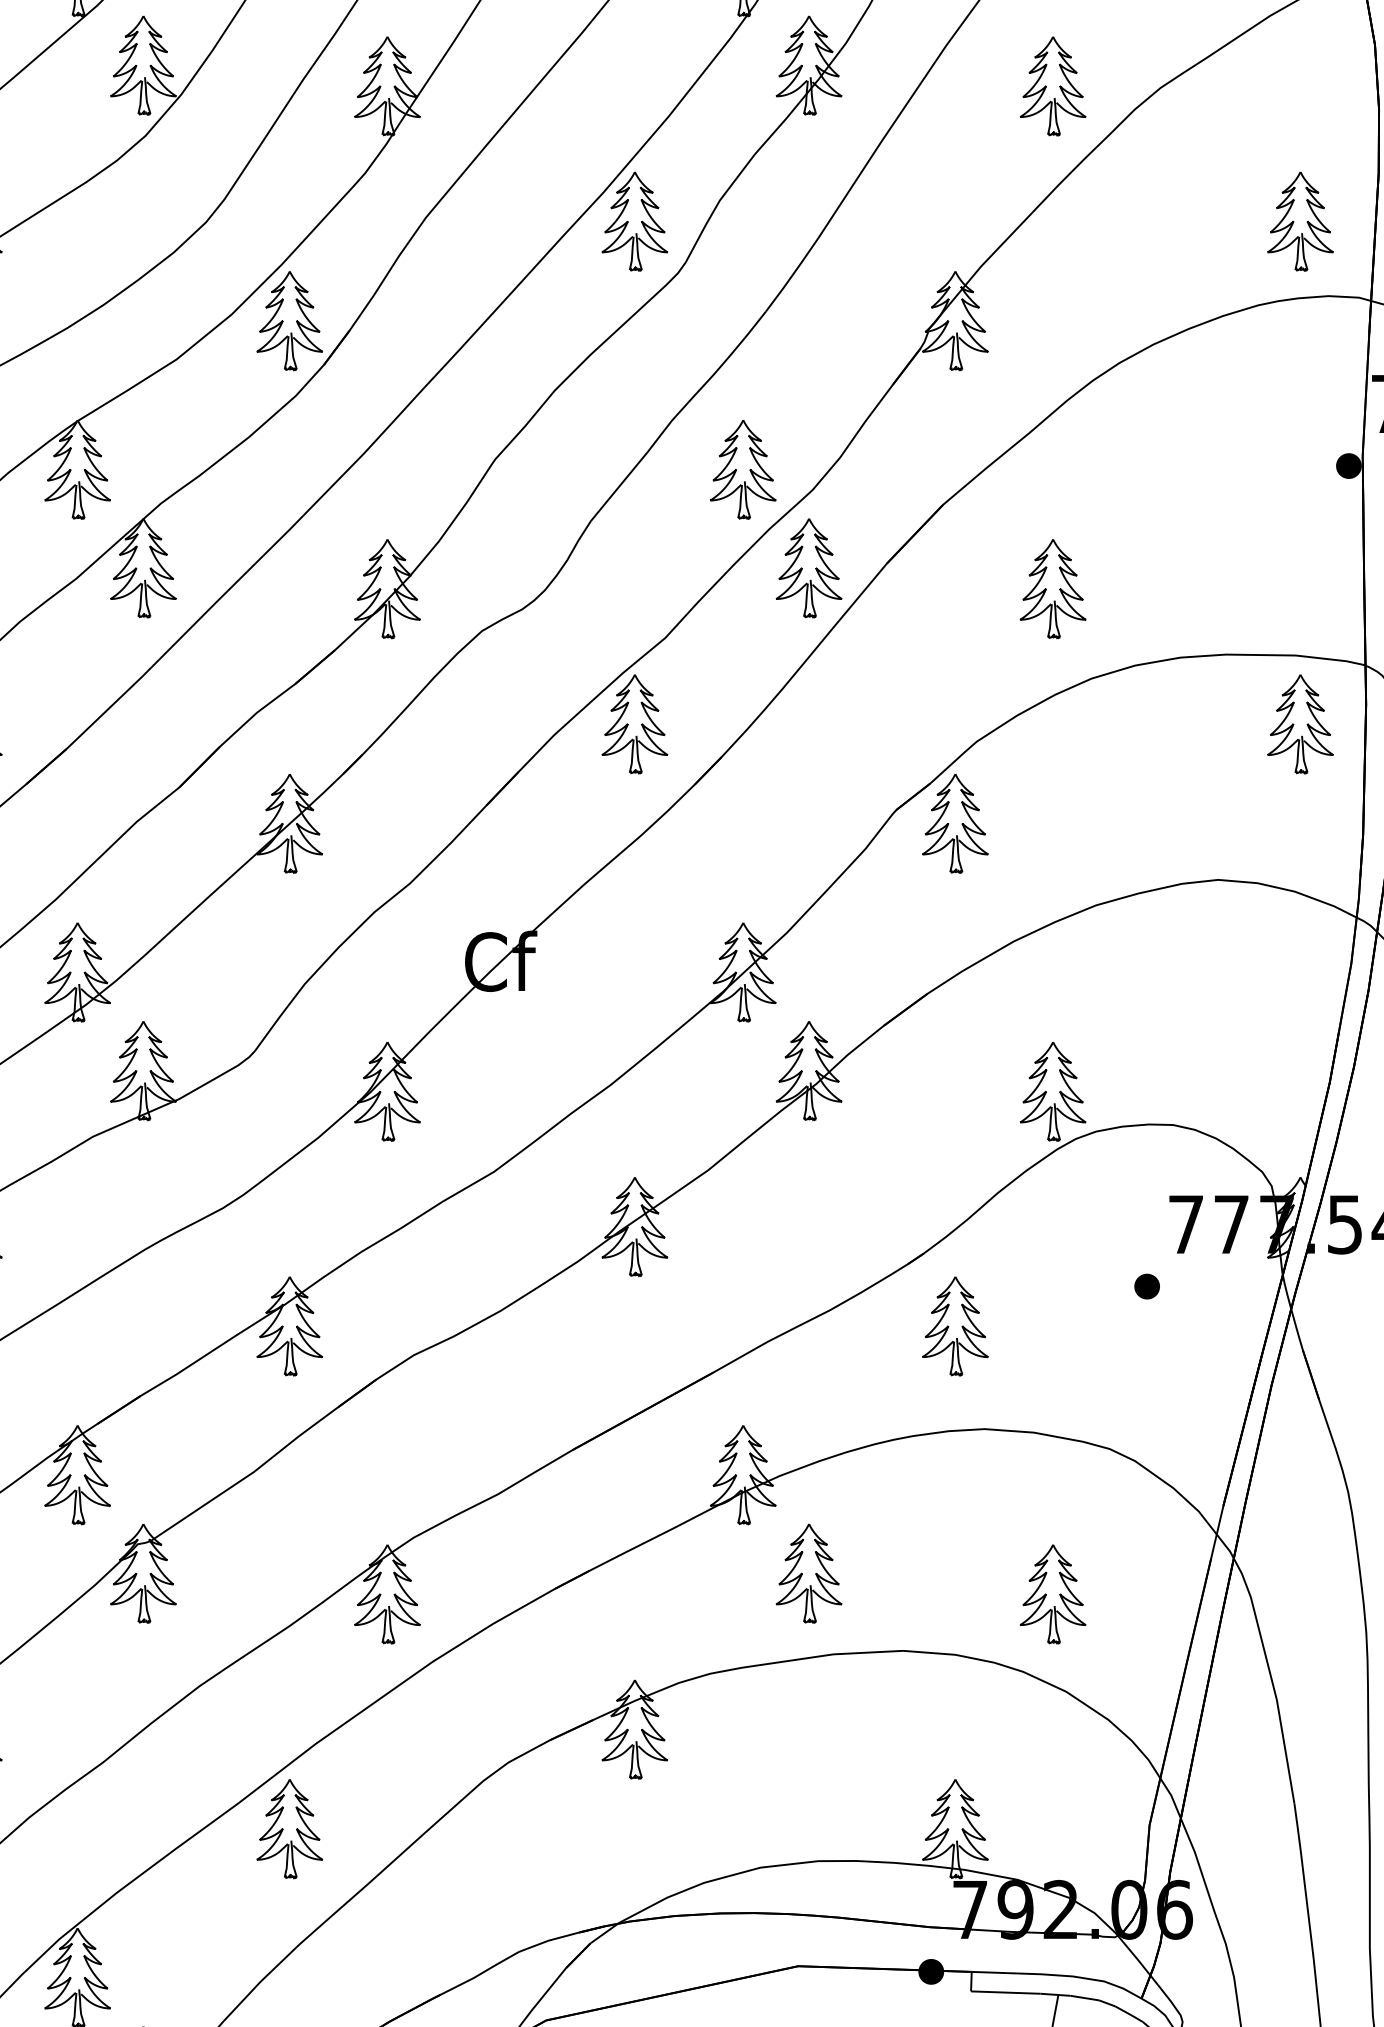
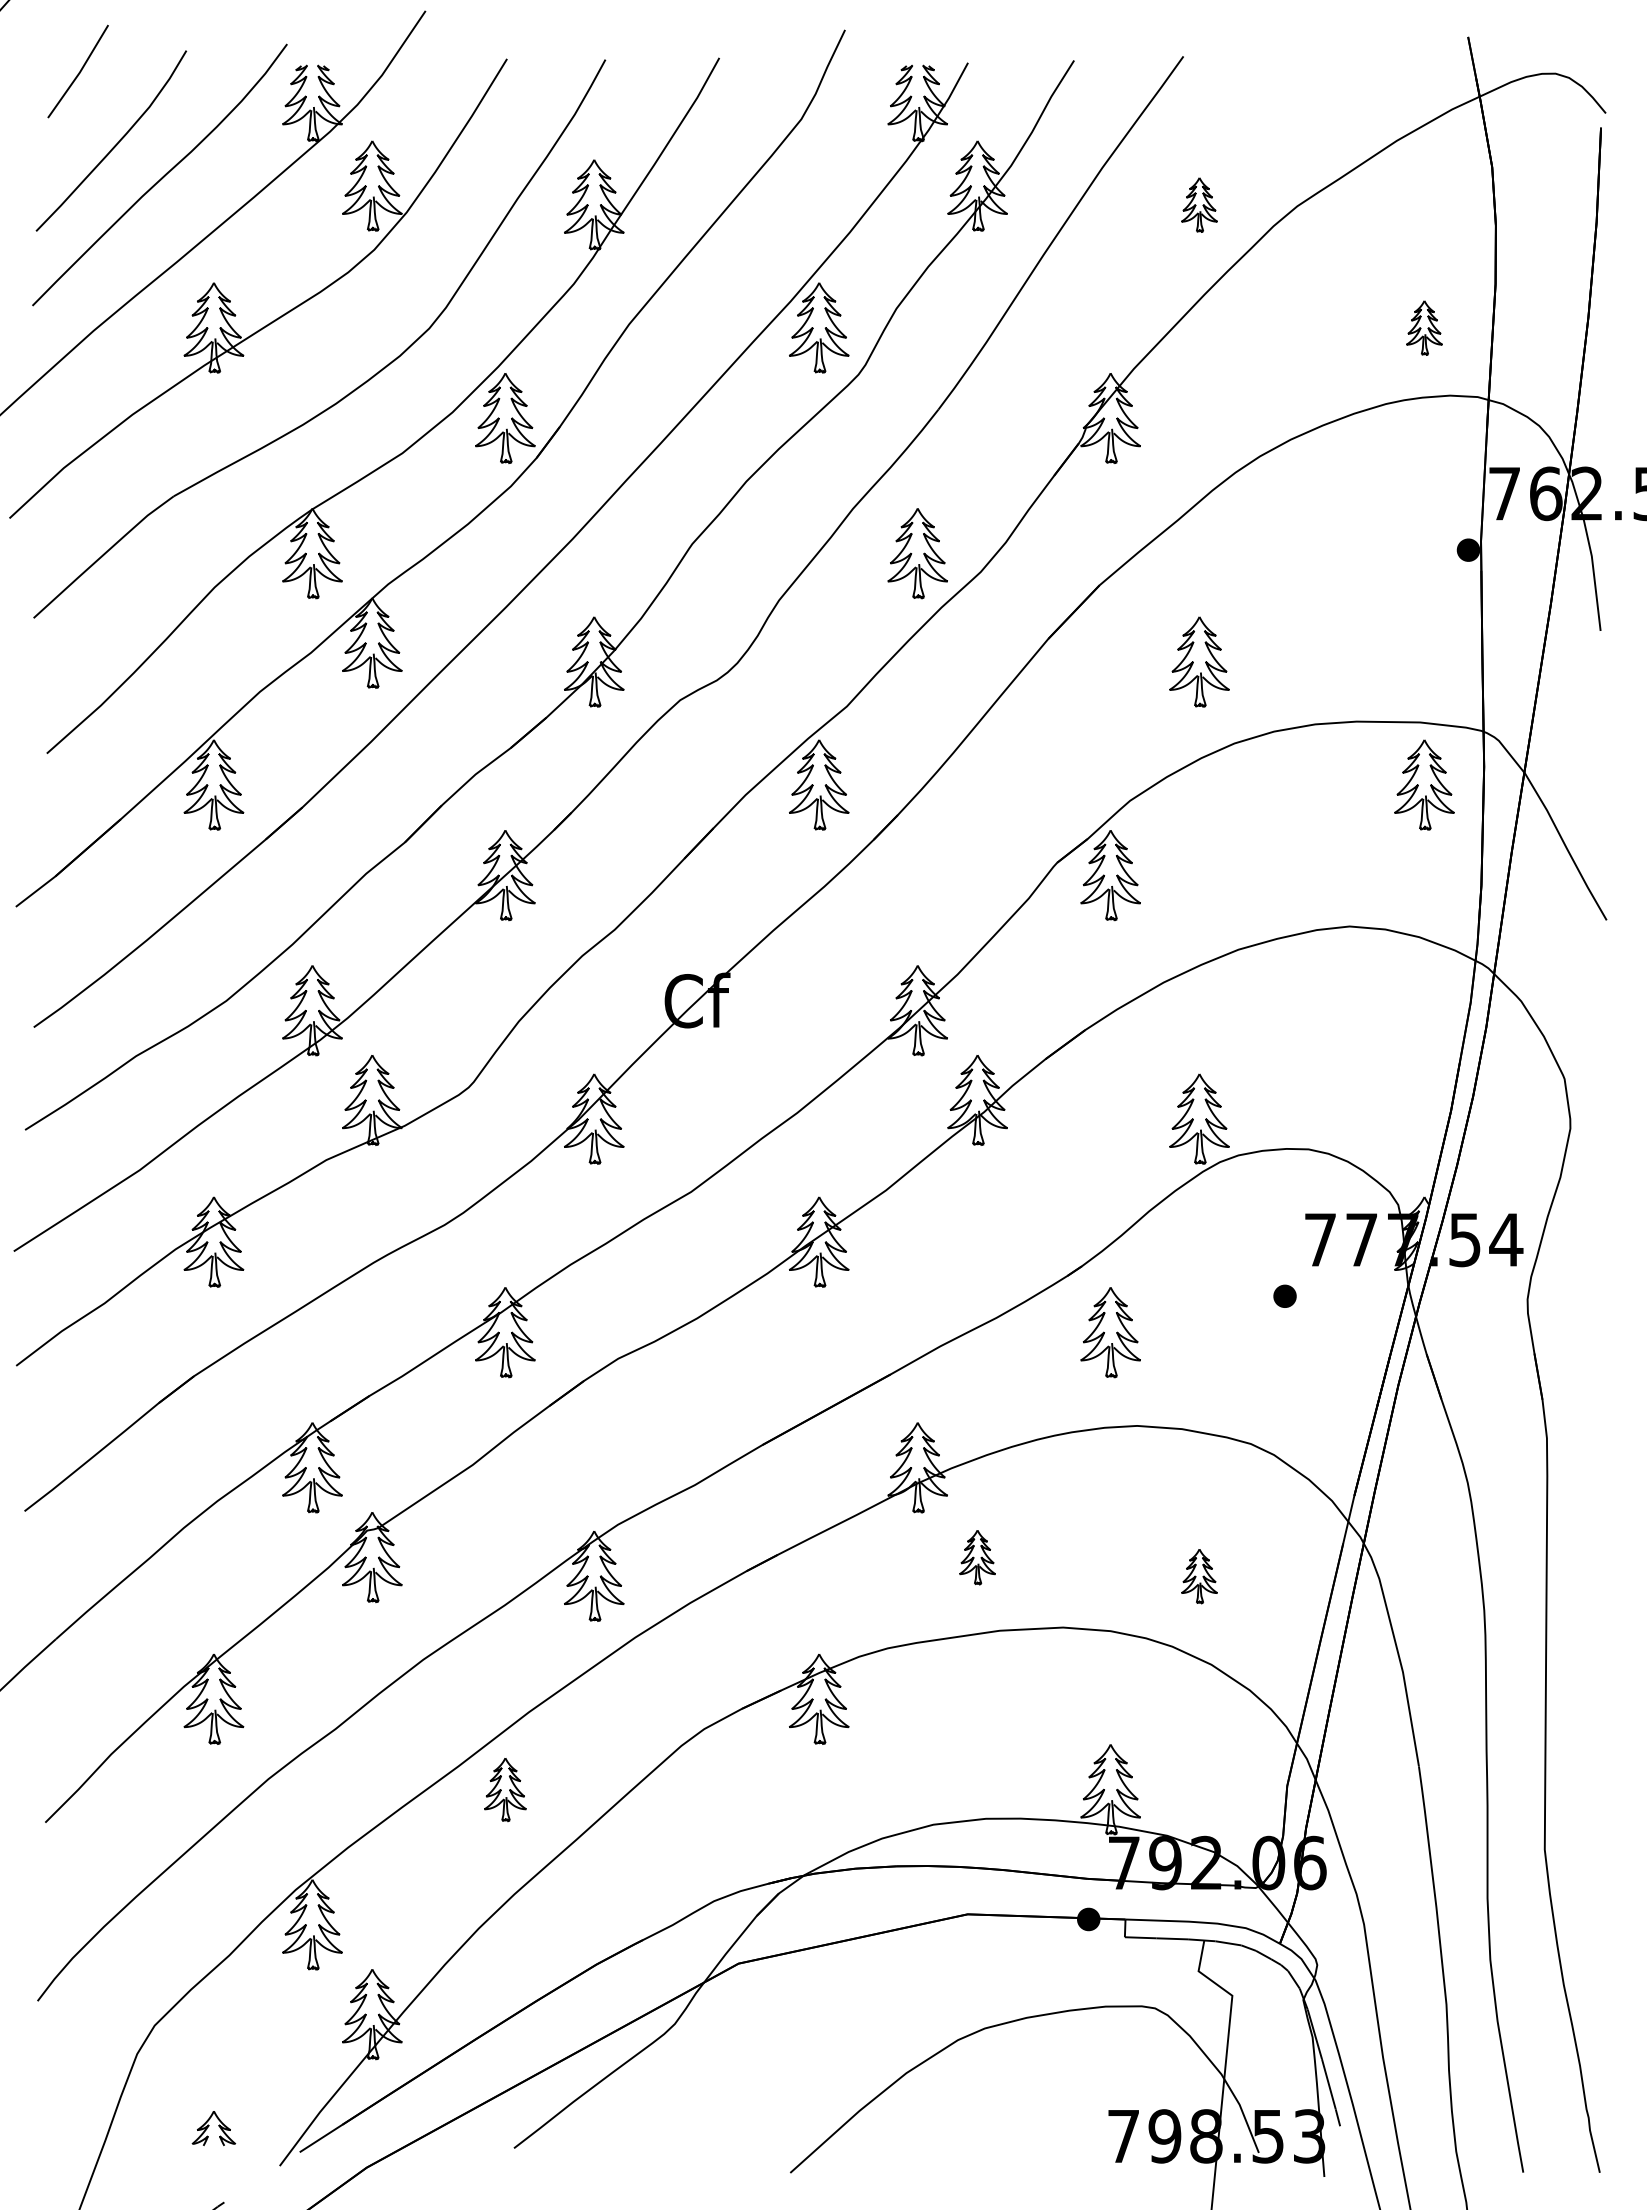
part: (1053, 85) -> (1199, 204), size x0.6
part: (1300, 221) -> (1424, 327), size x0.6
part: (808, 567) -> (977, 642), removed
part: (808, 1573) -> (977, 1557), size x0.6
part: (1053, 1594) -> (1199, 1576), size x0.6
part: (289, 1828) -> (505, 1789), size x0.7

